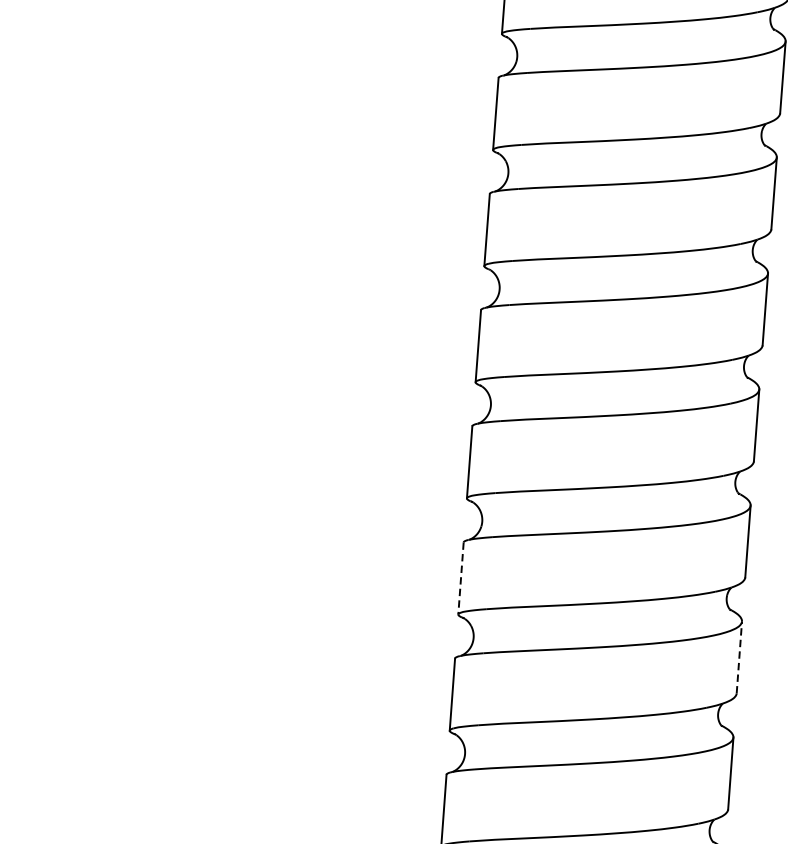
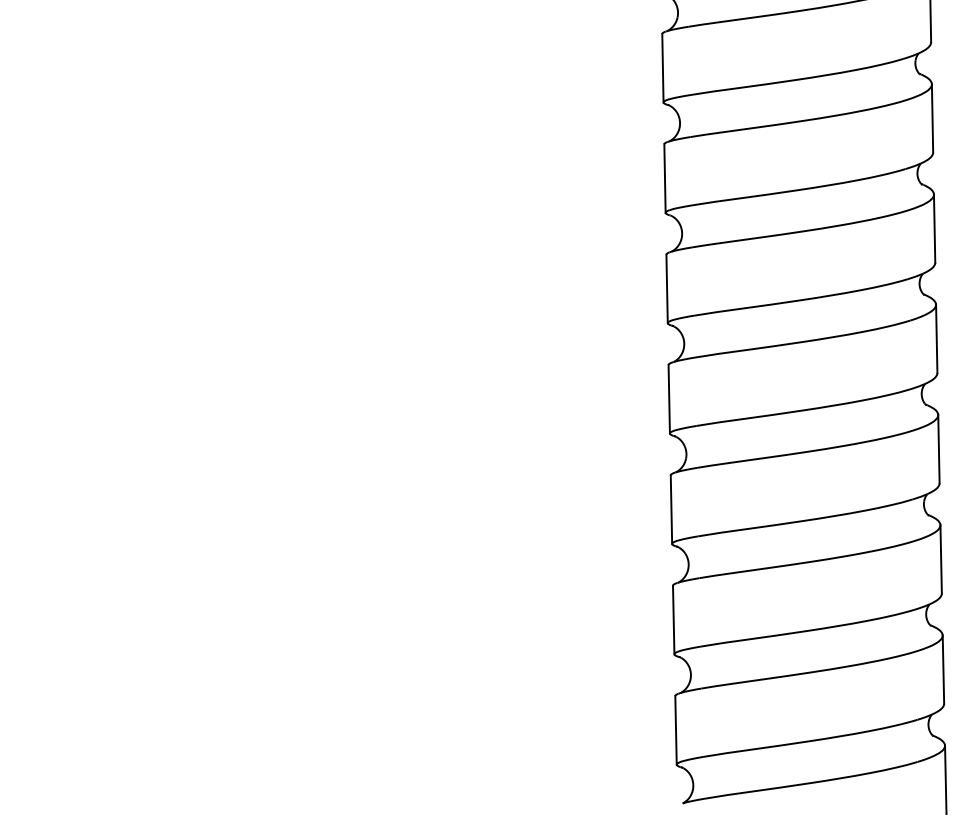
line: (460, 579) -> (671, 510), dashed -> solid
line: (739, 656) -> (941, 558), dashed -> solid

